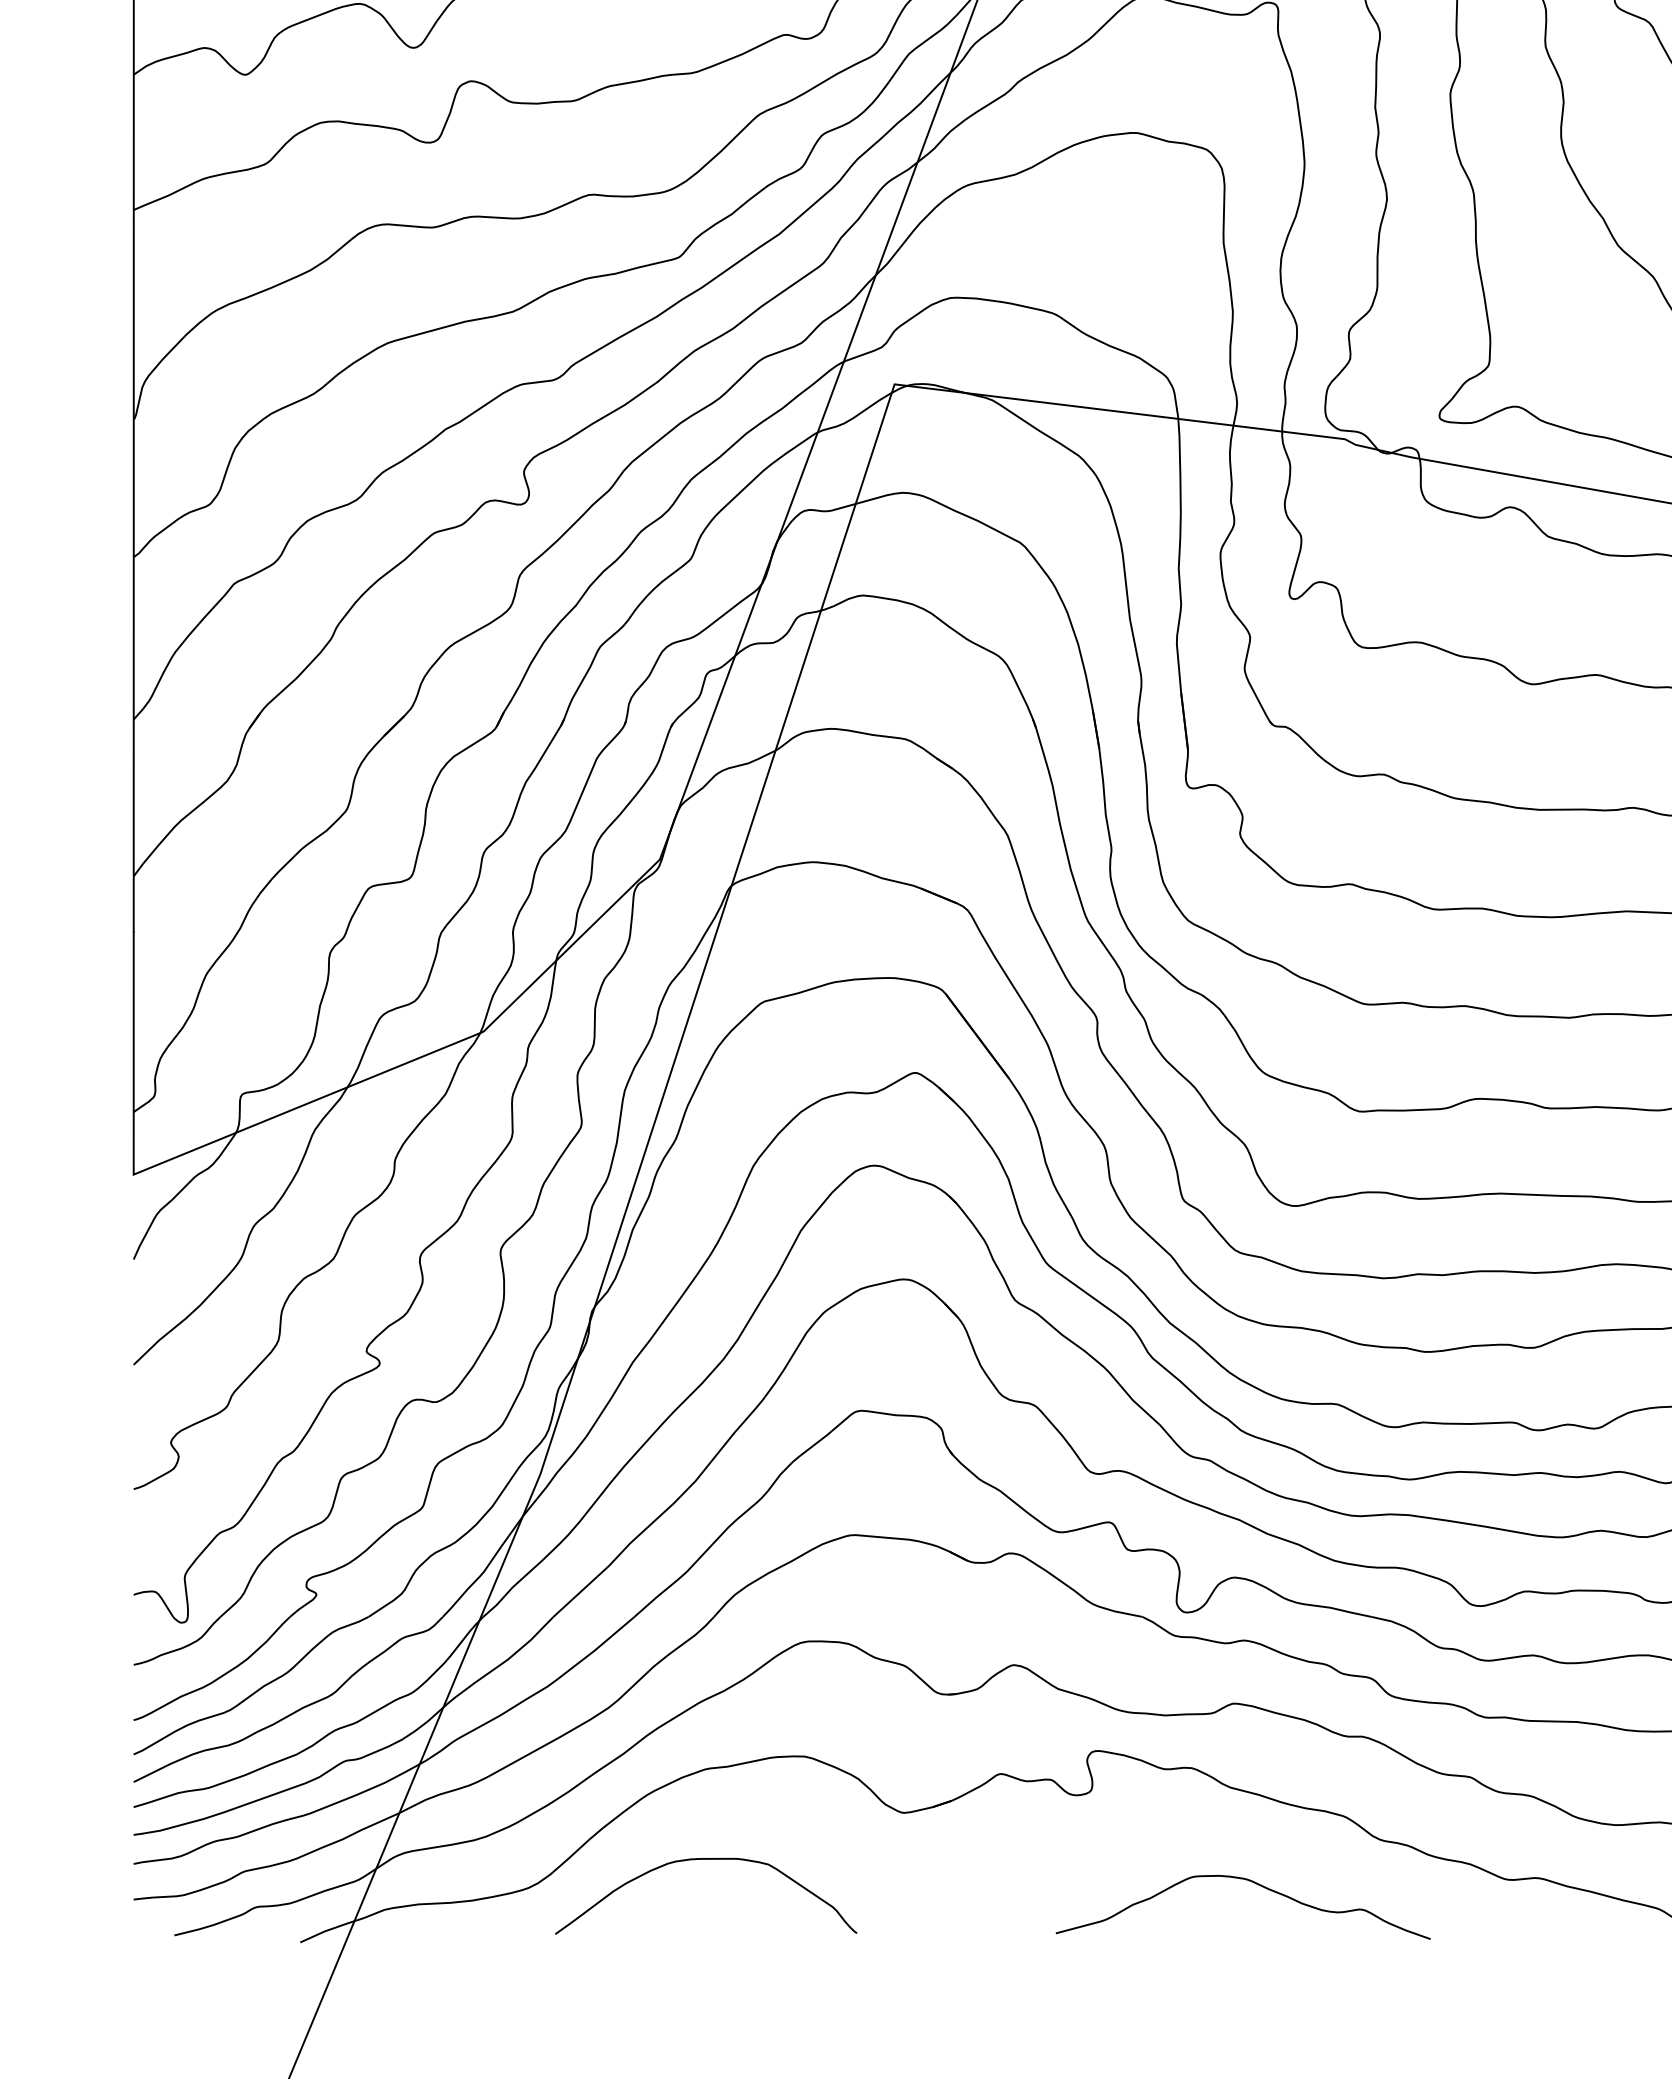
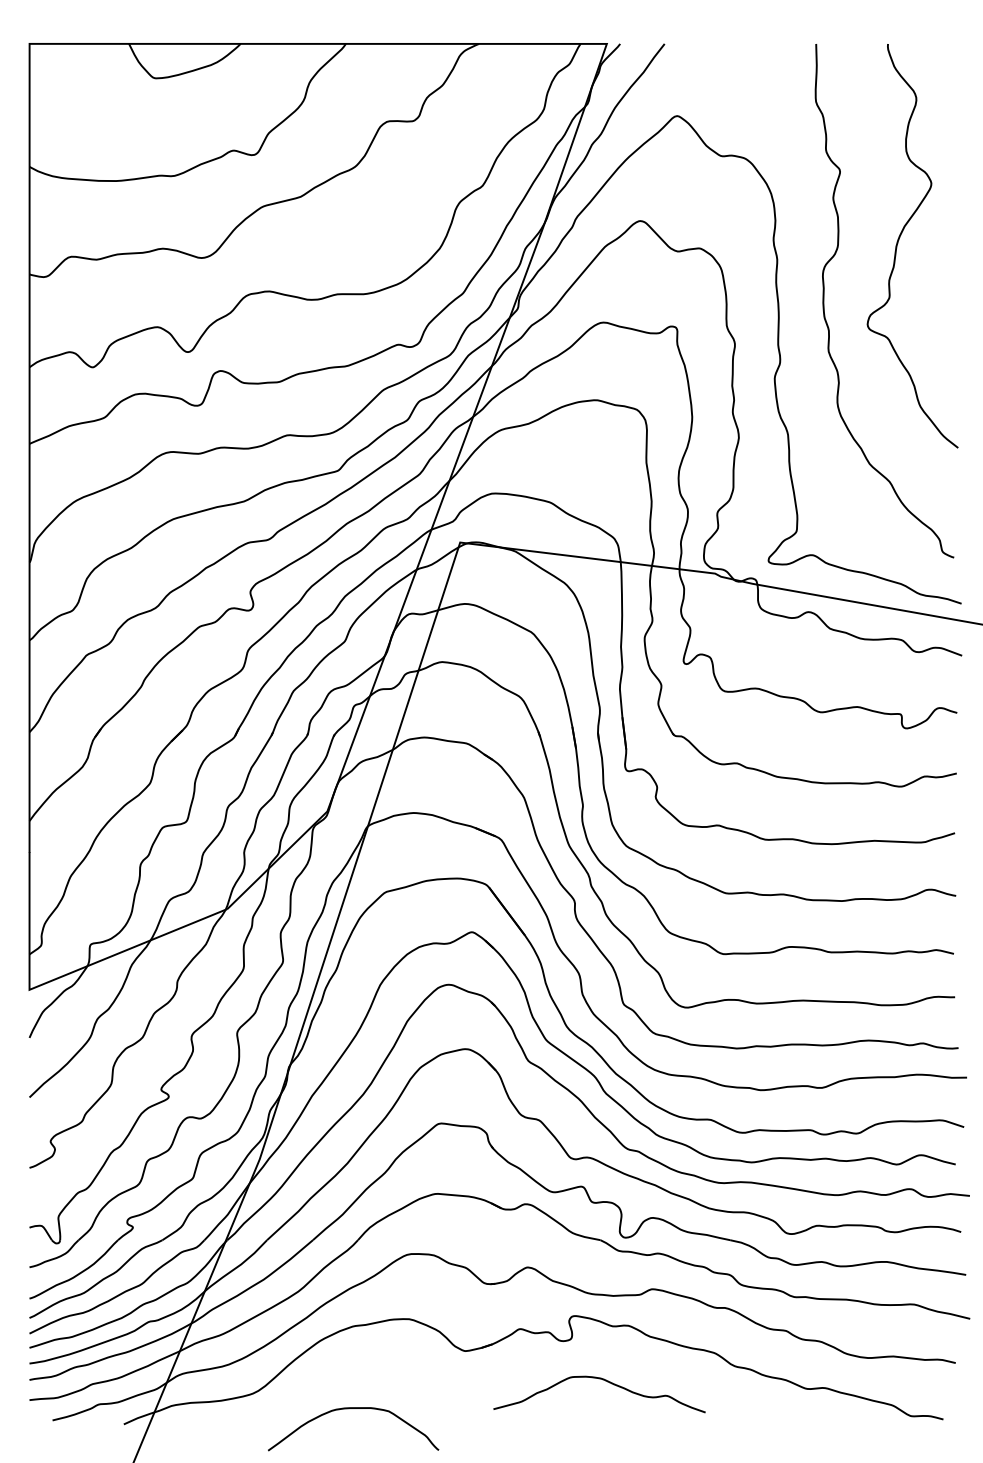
curve: (699, 1861) -> (349, 1409), moved
curve: (1248, 1882) -> (602, 1380), moved

